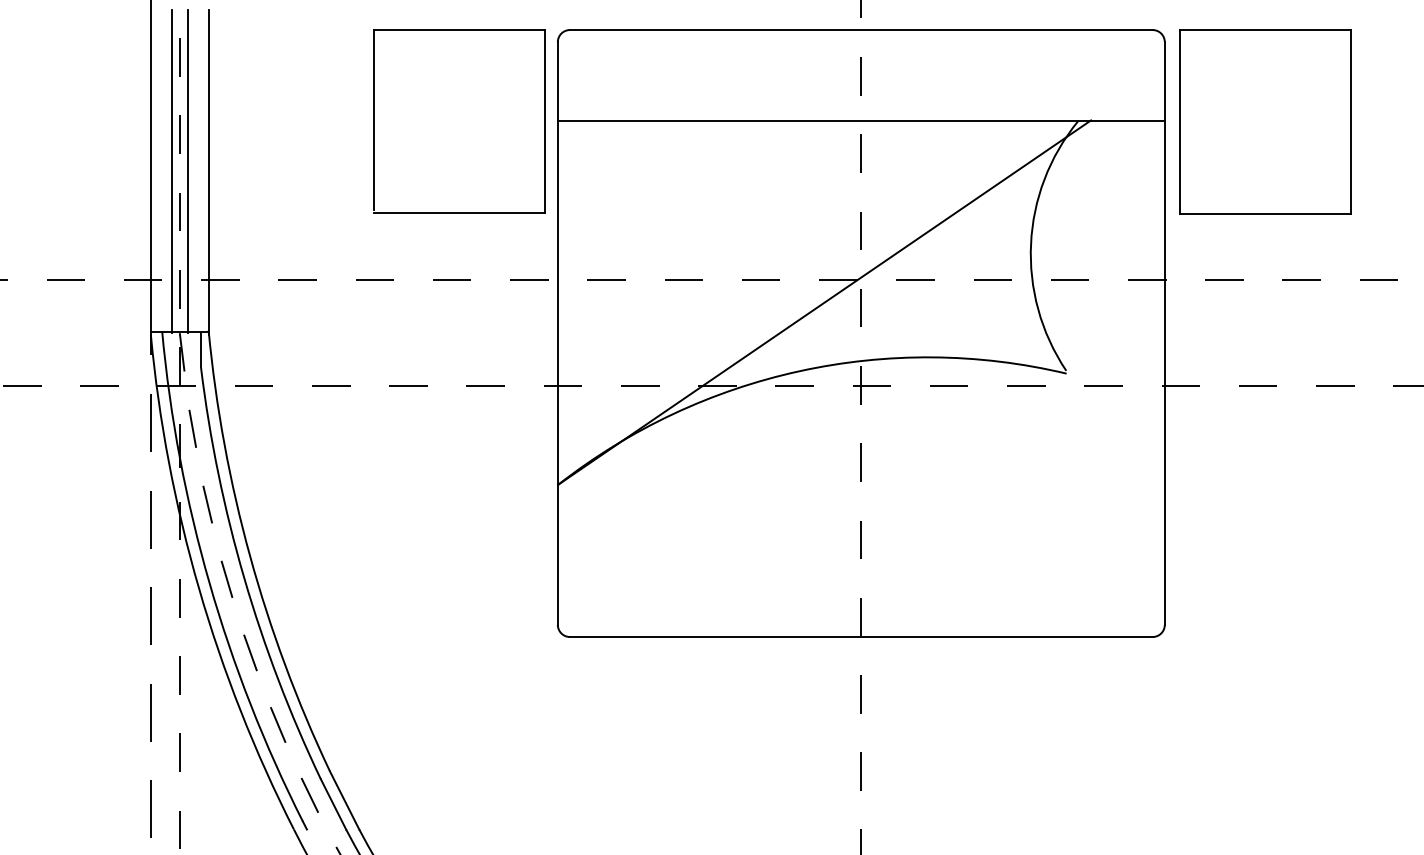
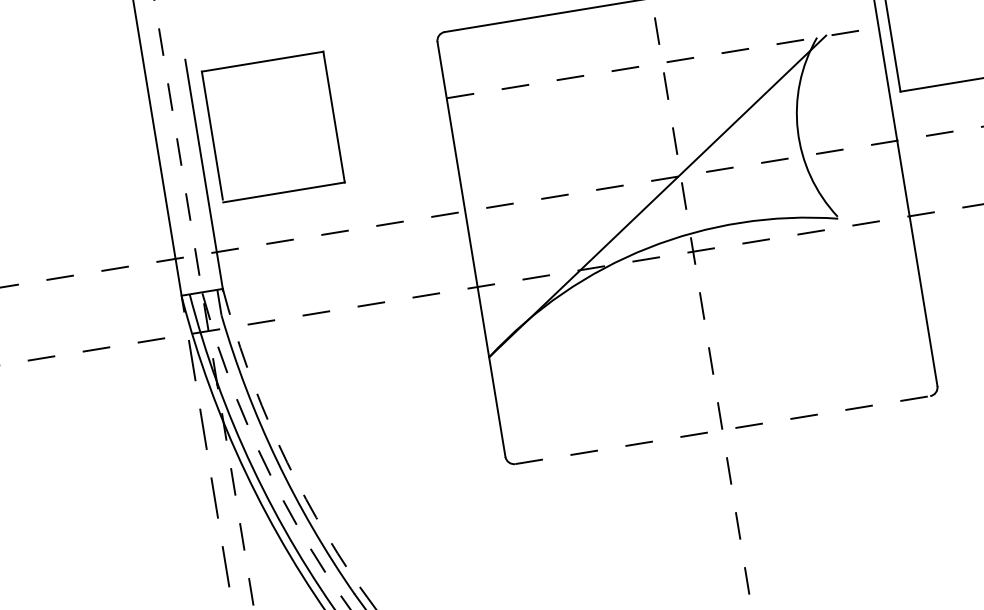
part: (374, 121) -> (213, 136), moved
line: (861, 121) -> (662, 63), solid -> dashed
line: (172, 171) -> (178, 179), removed
line: (187, 171) -> (189, 177), removed
arc: (250, 556) -> (278, 443), solid -> dashed
line: (861, 637) -> (723, 430), solid -> dashed

